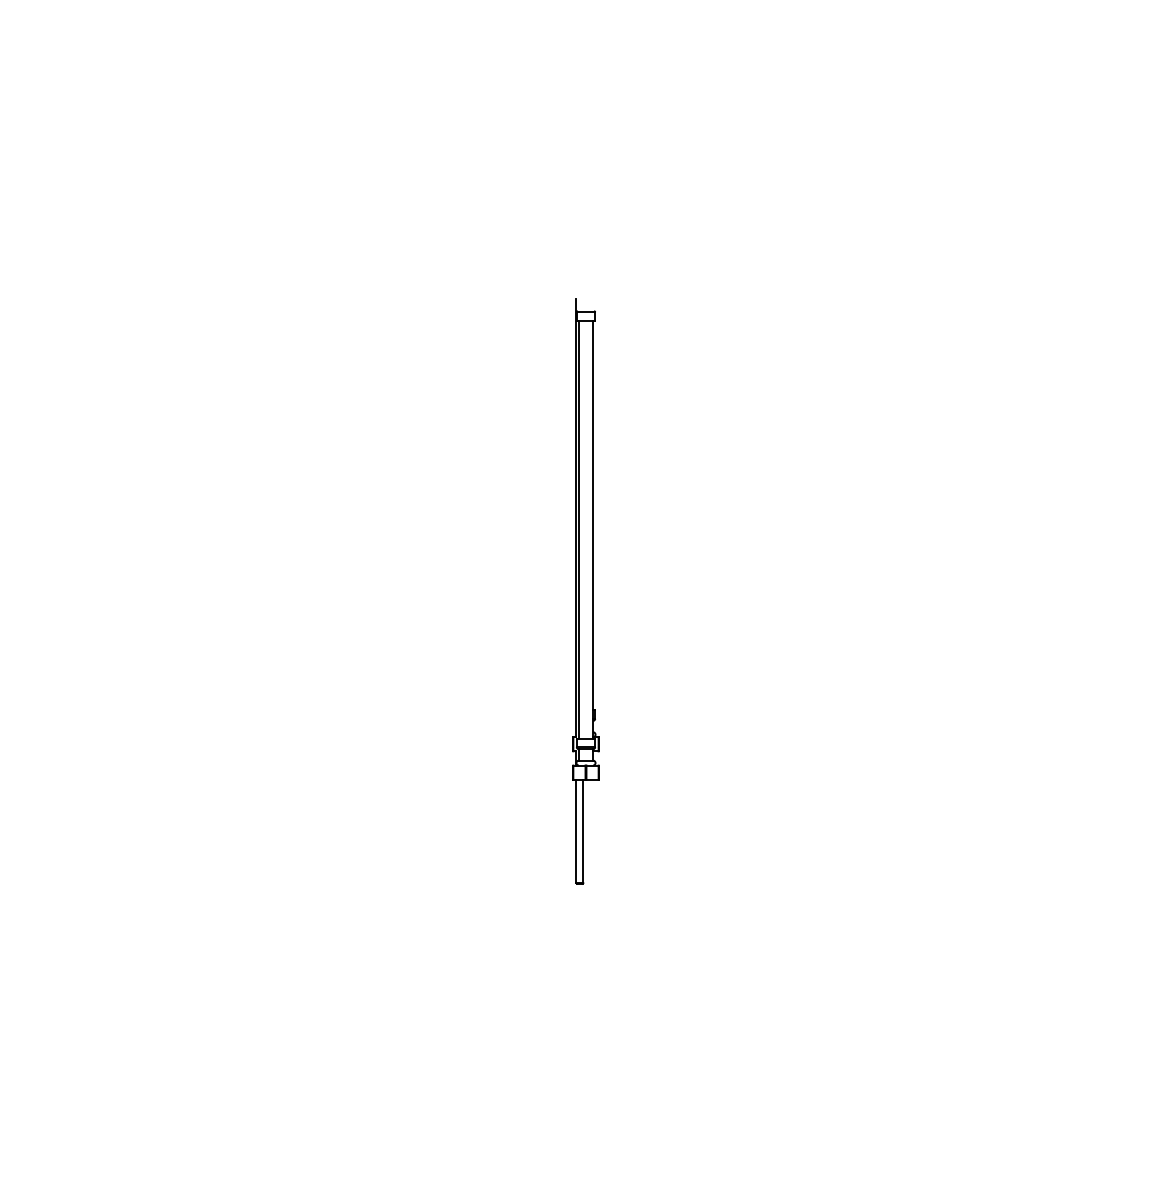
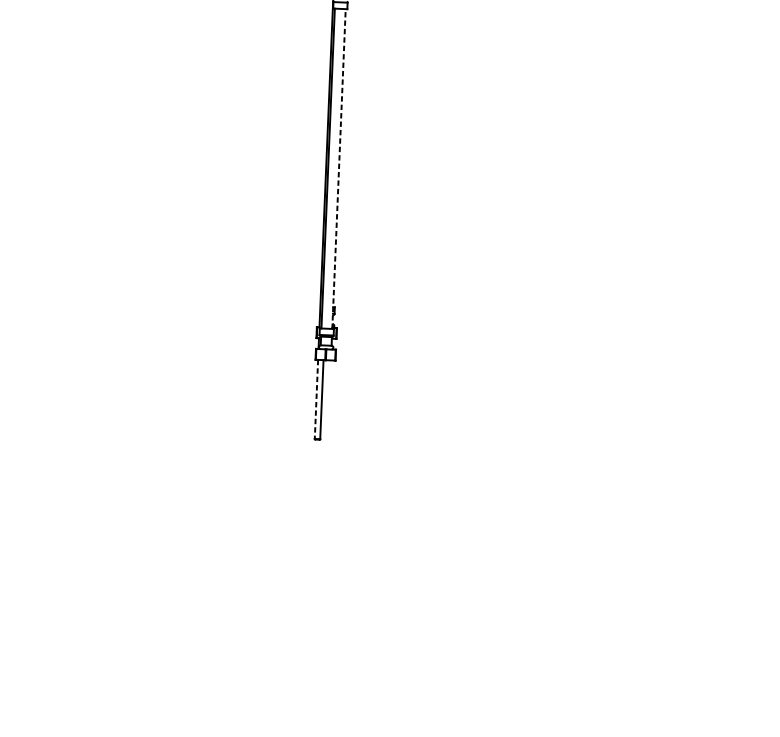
line: (593, 529) -> (339, 168), solid -> dashed
line: (576, 831) -> (316, 399), solid -> dashed

